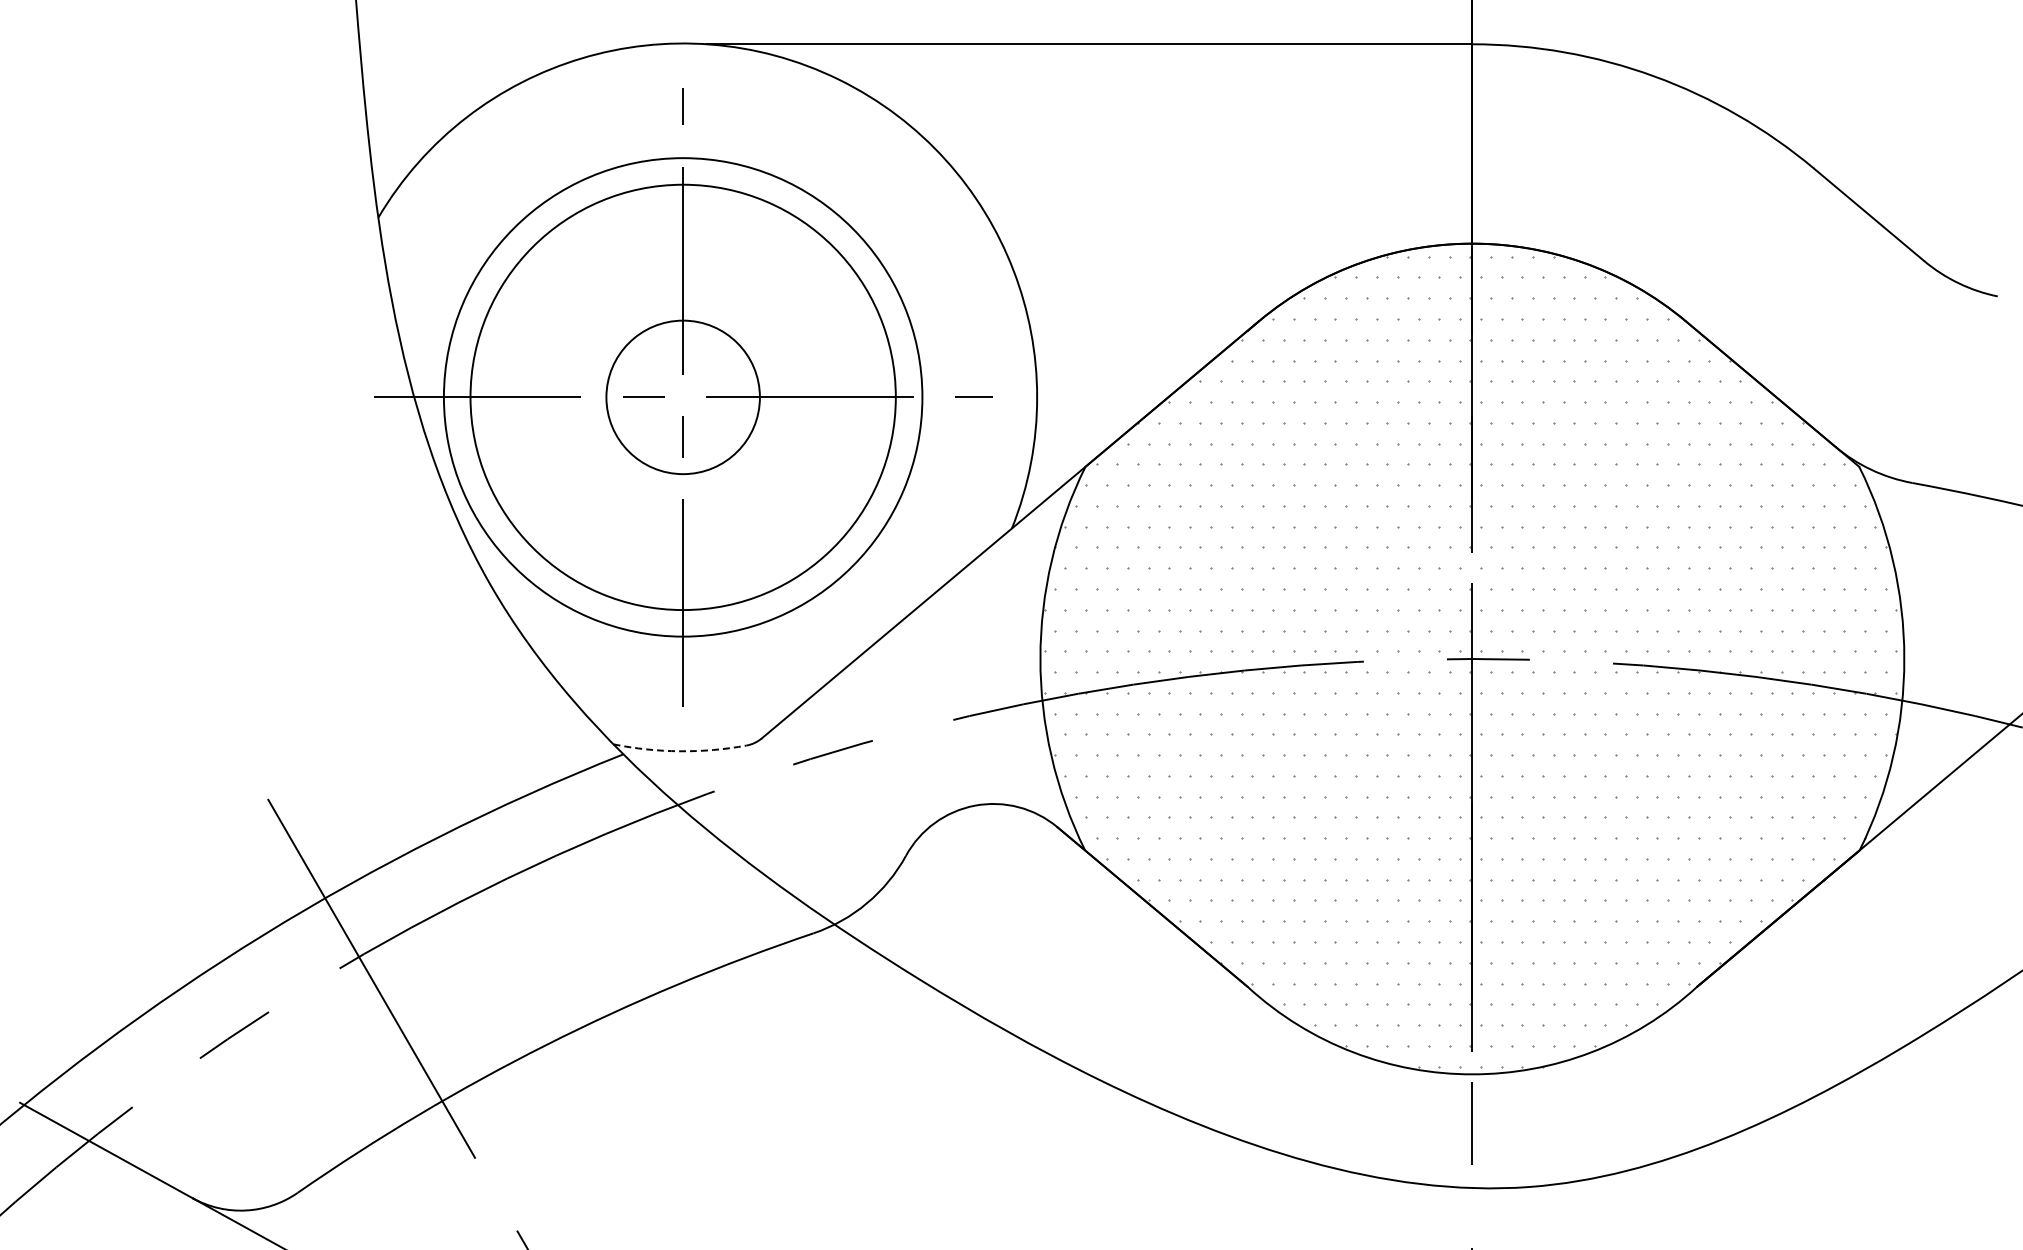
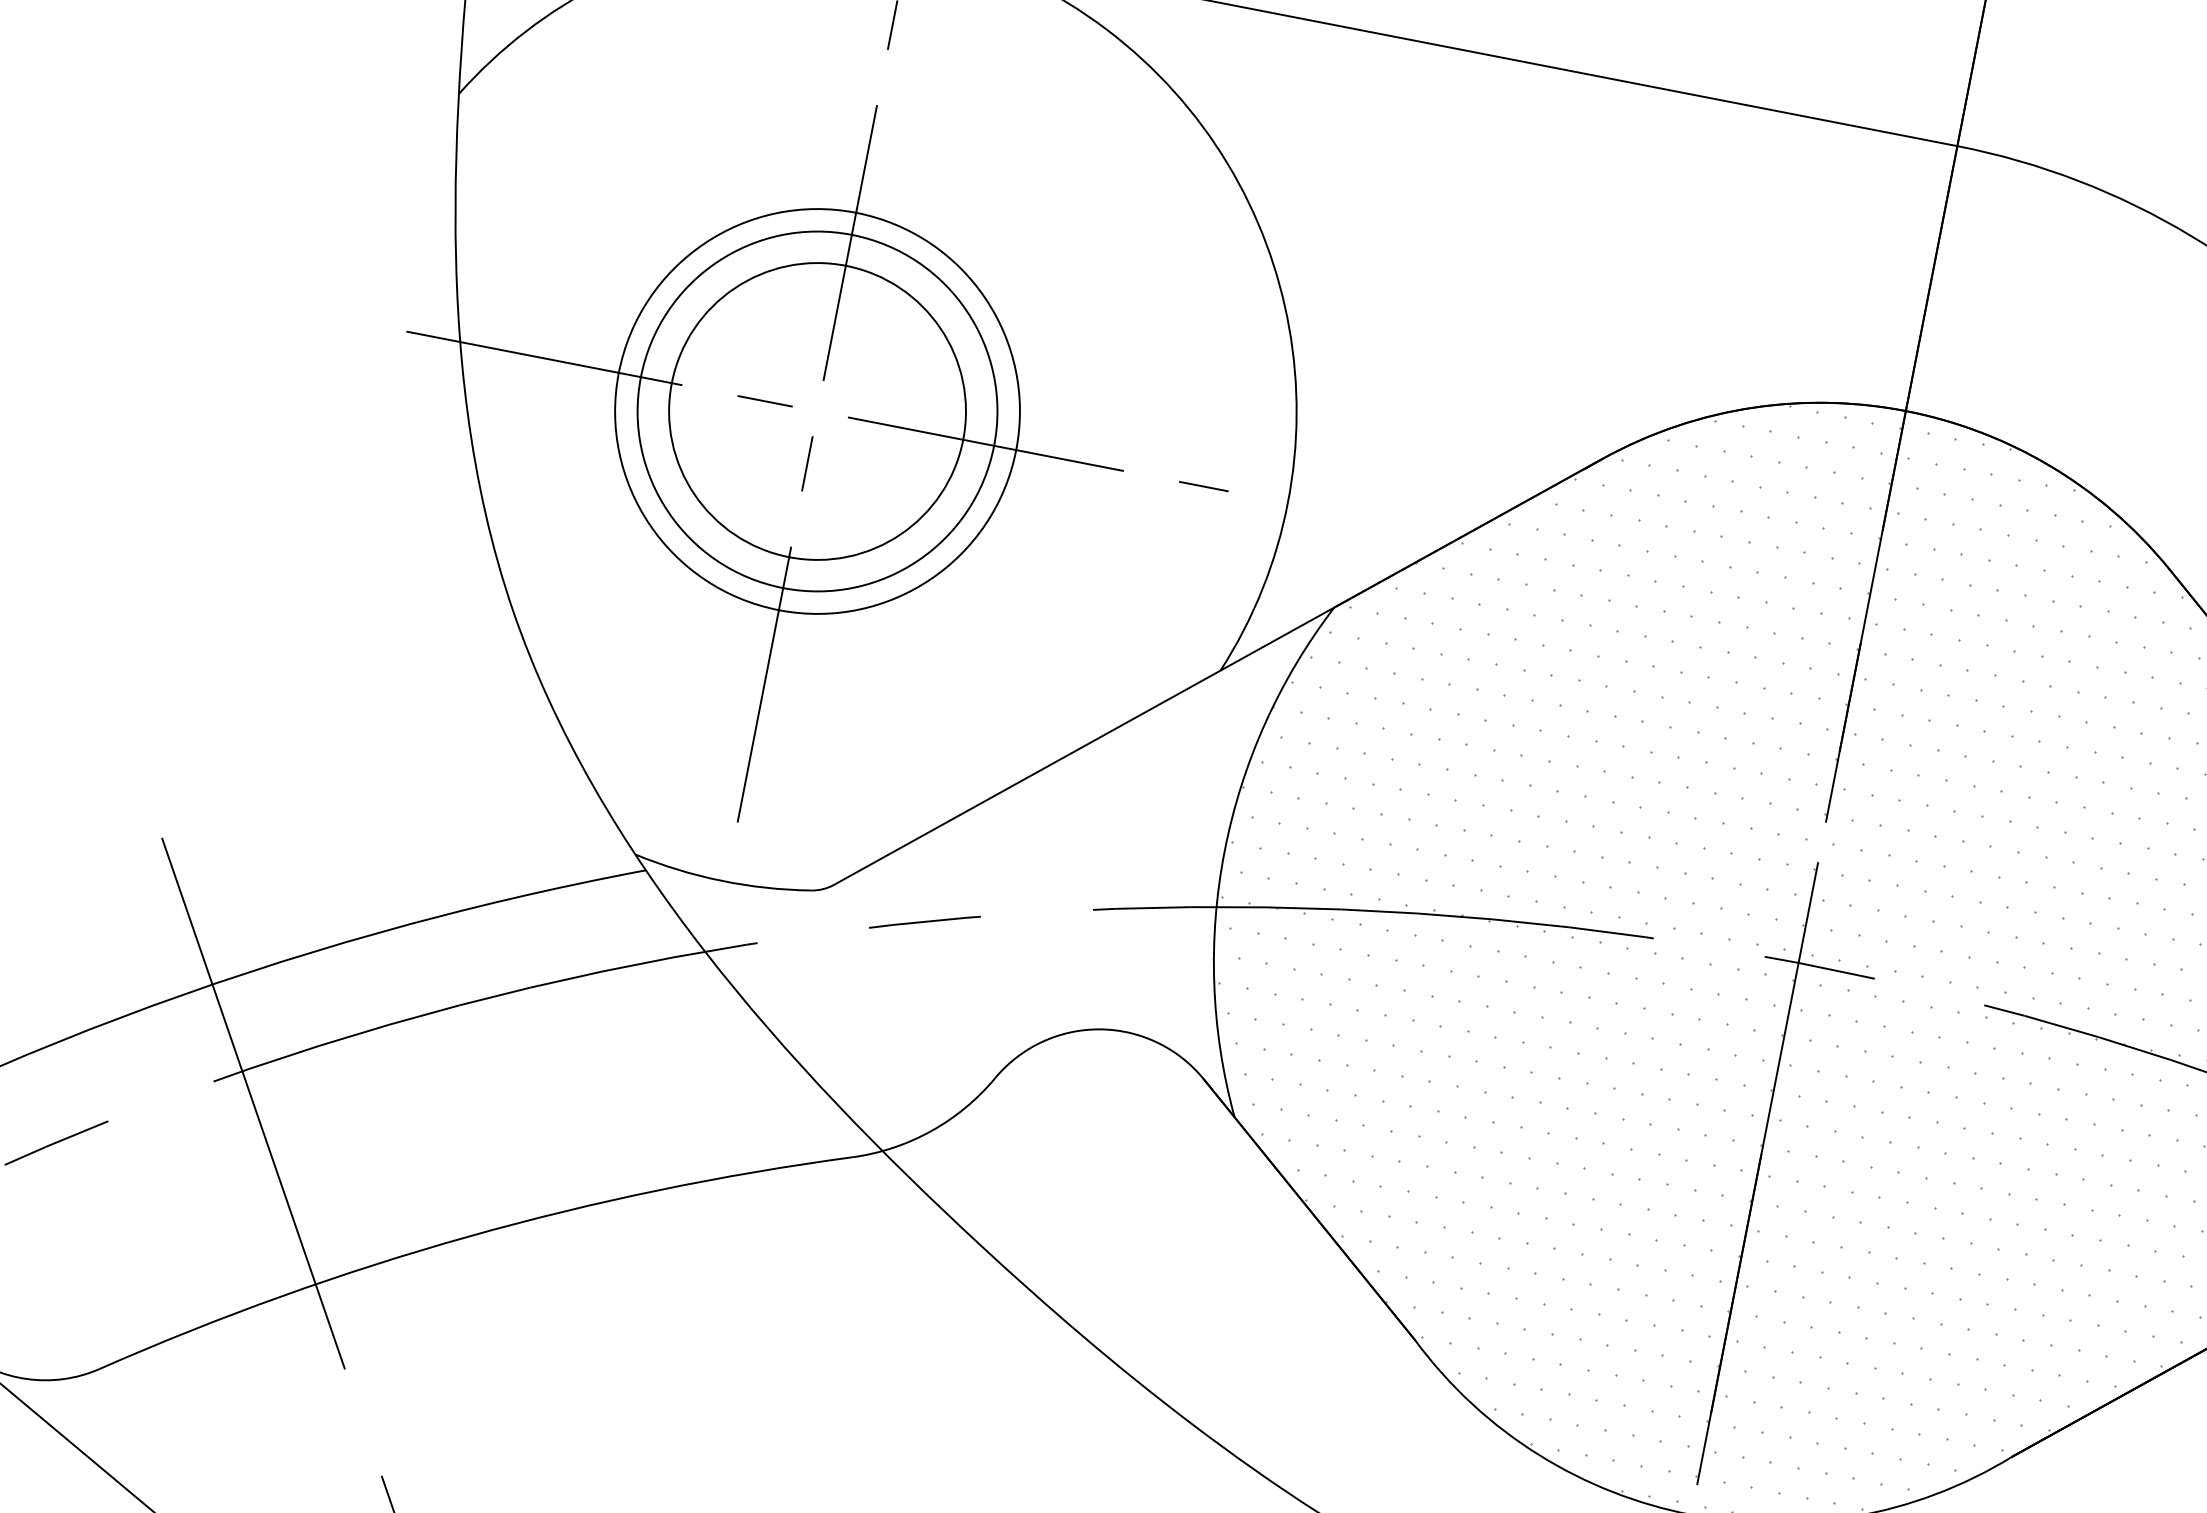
circle: (682, 396) -> (816, 410), size x0.62
circle: (682, 397) -> (816, 411), size x1.43
circle: (683, 397) -> (817, 411), size x0.62
arc: (679, 751) -> (721, 881), dashed -> solid

